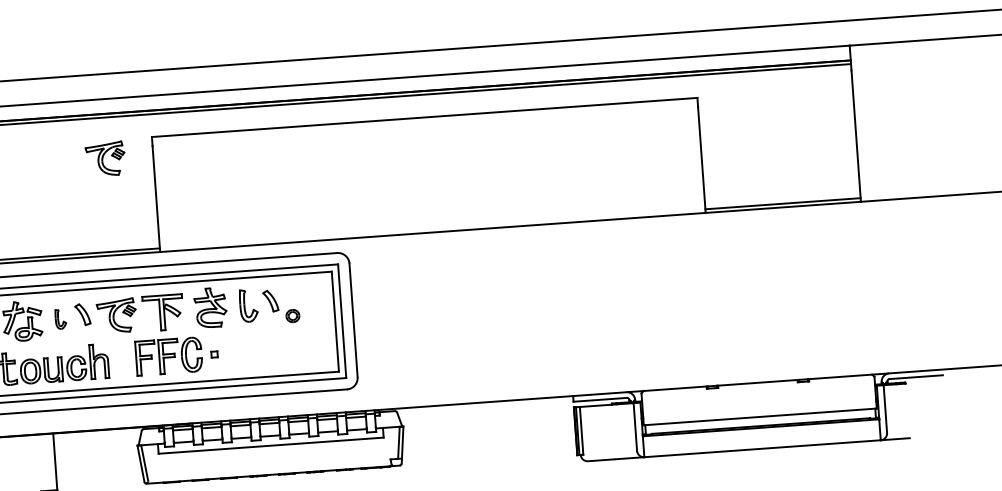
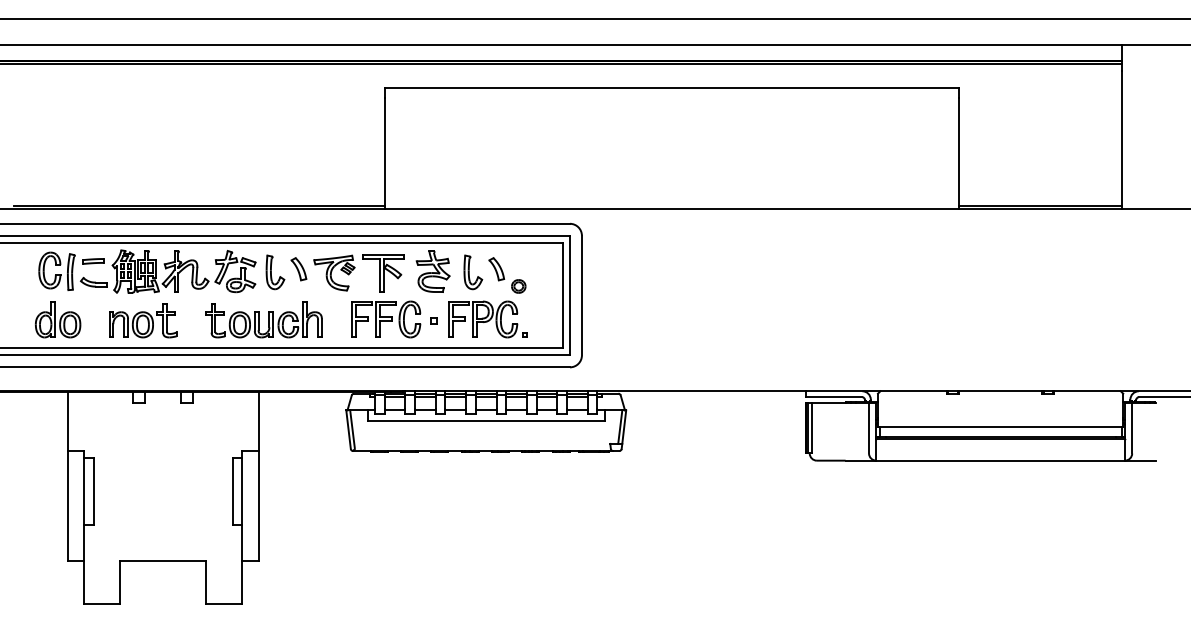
part: (105, 158) -> (334, 107), removed
part: (60, 319) -> (275, 272), size x1.67
part: (265, 349) -> (487, 319), added

